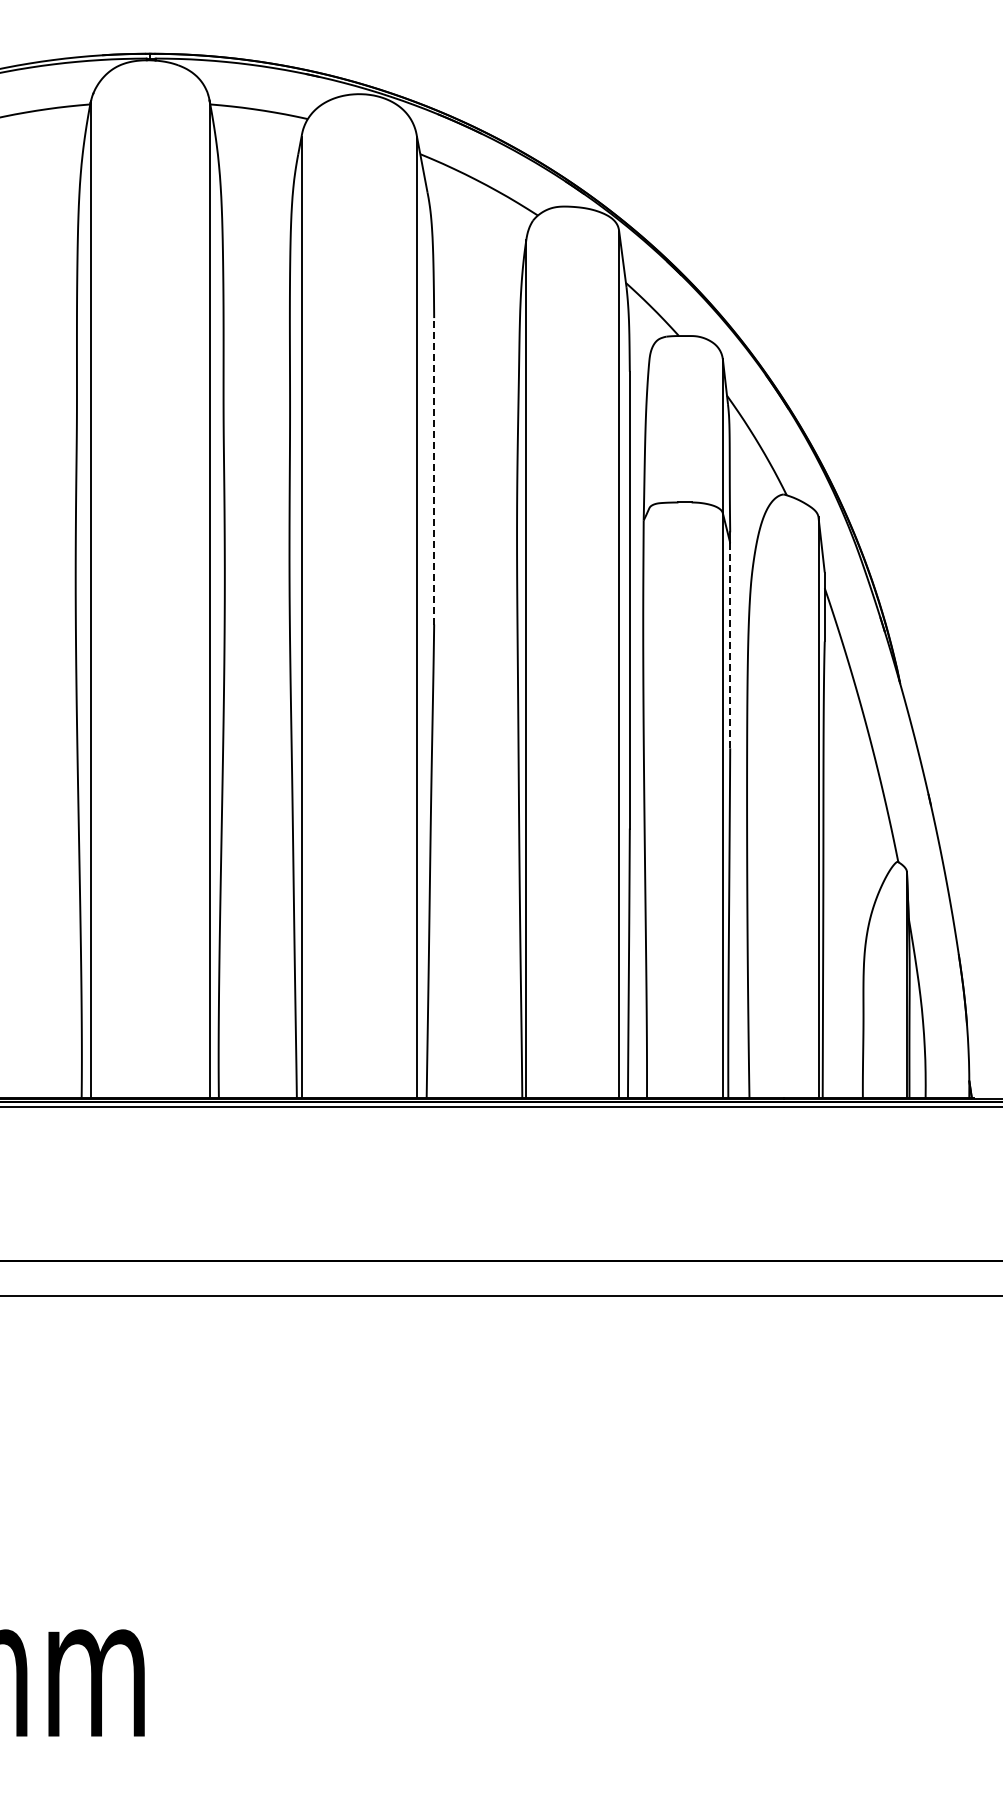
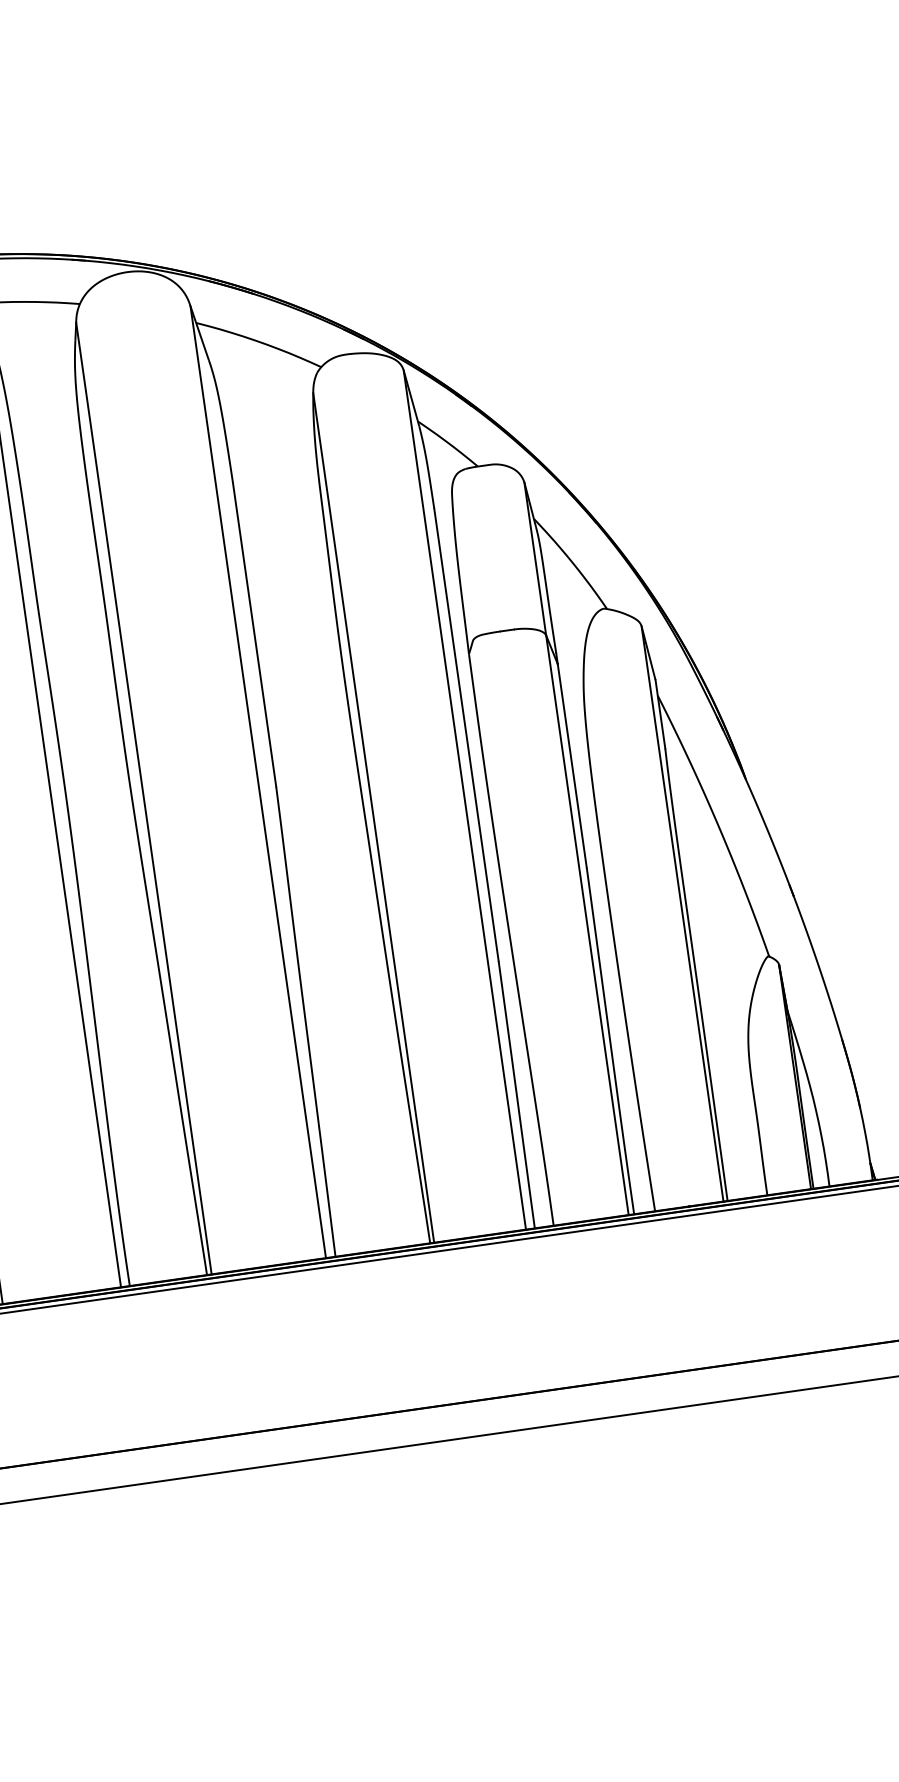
line: (434, 470) -> (254, 634), dashed -> solid
line: (730, 645) -> (572, 765), dashed -> solid

